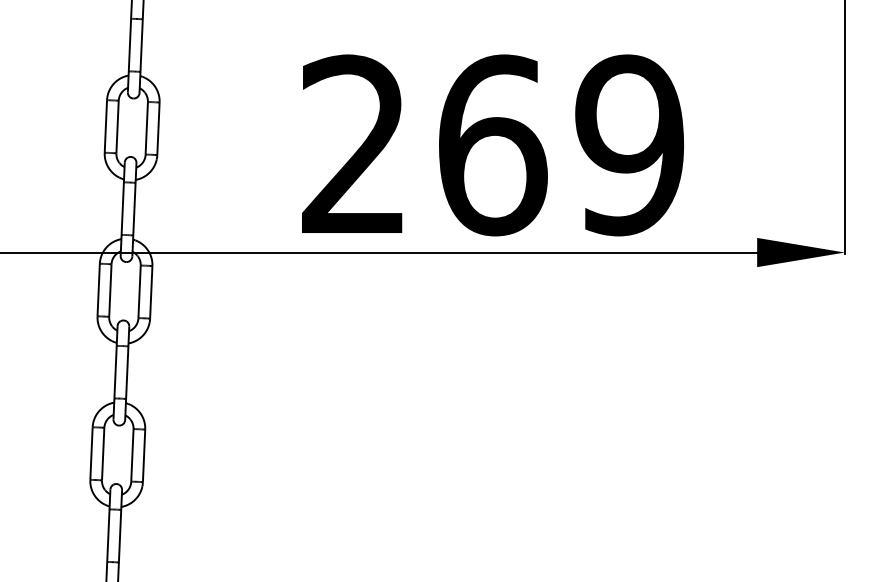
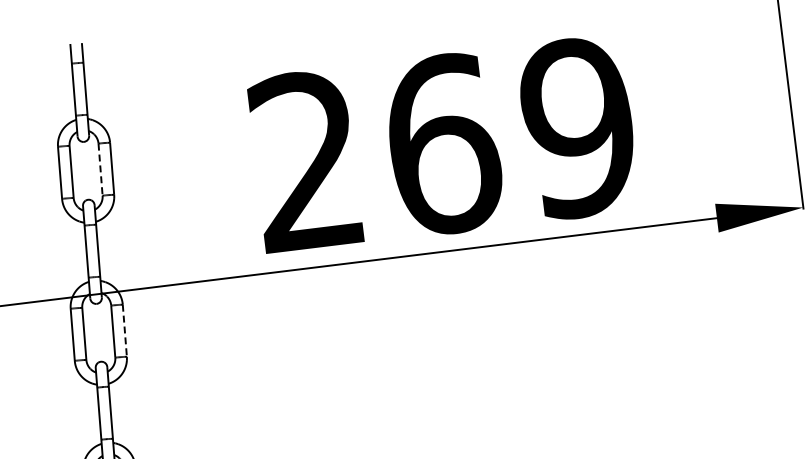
line: (146, 128) -> (100, 169), solid -> dashed
line: (151, 292) -> (125, 330), solid -> dashed

